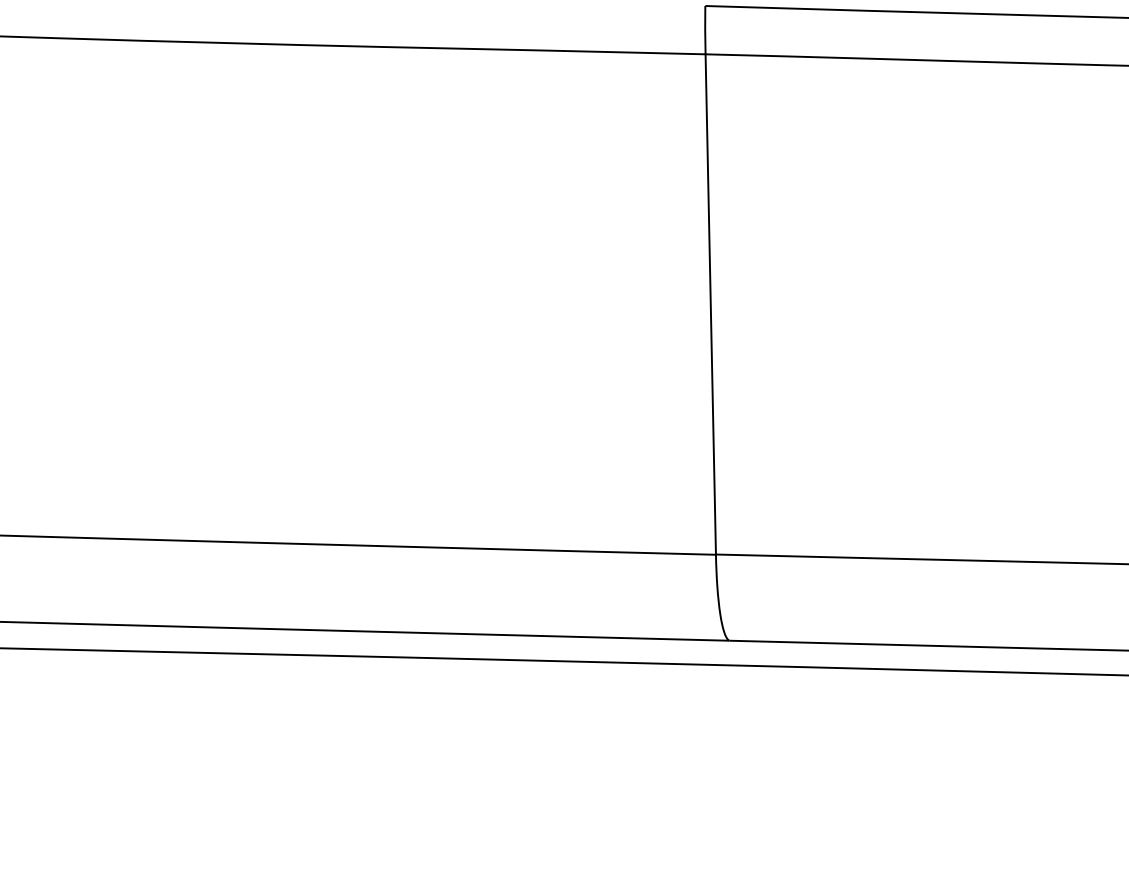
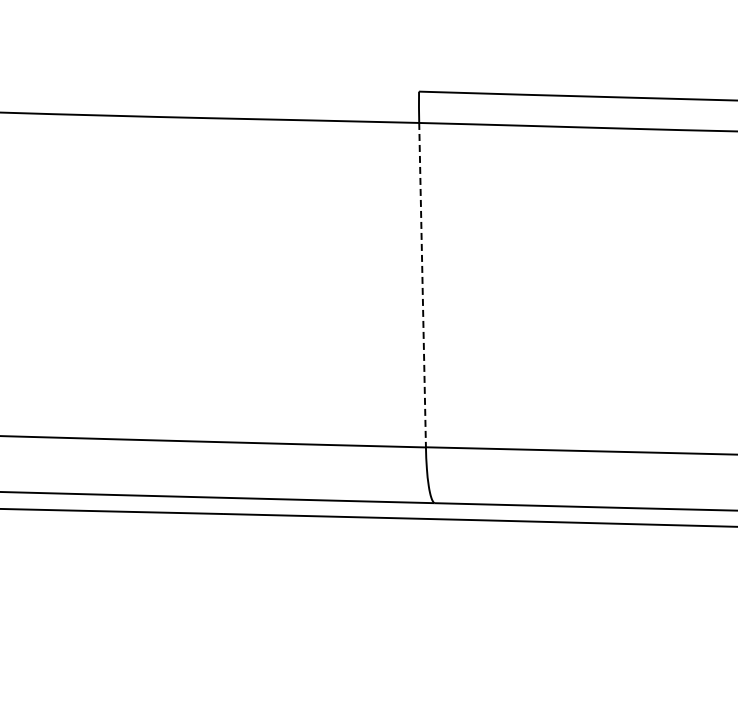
line: (710, 304) -> (422, 285), solid -> dashed

